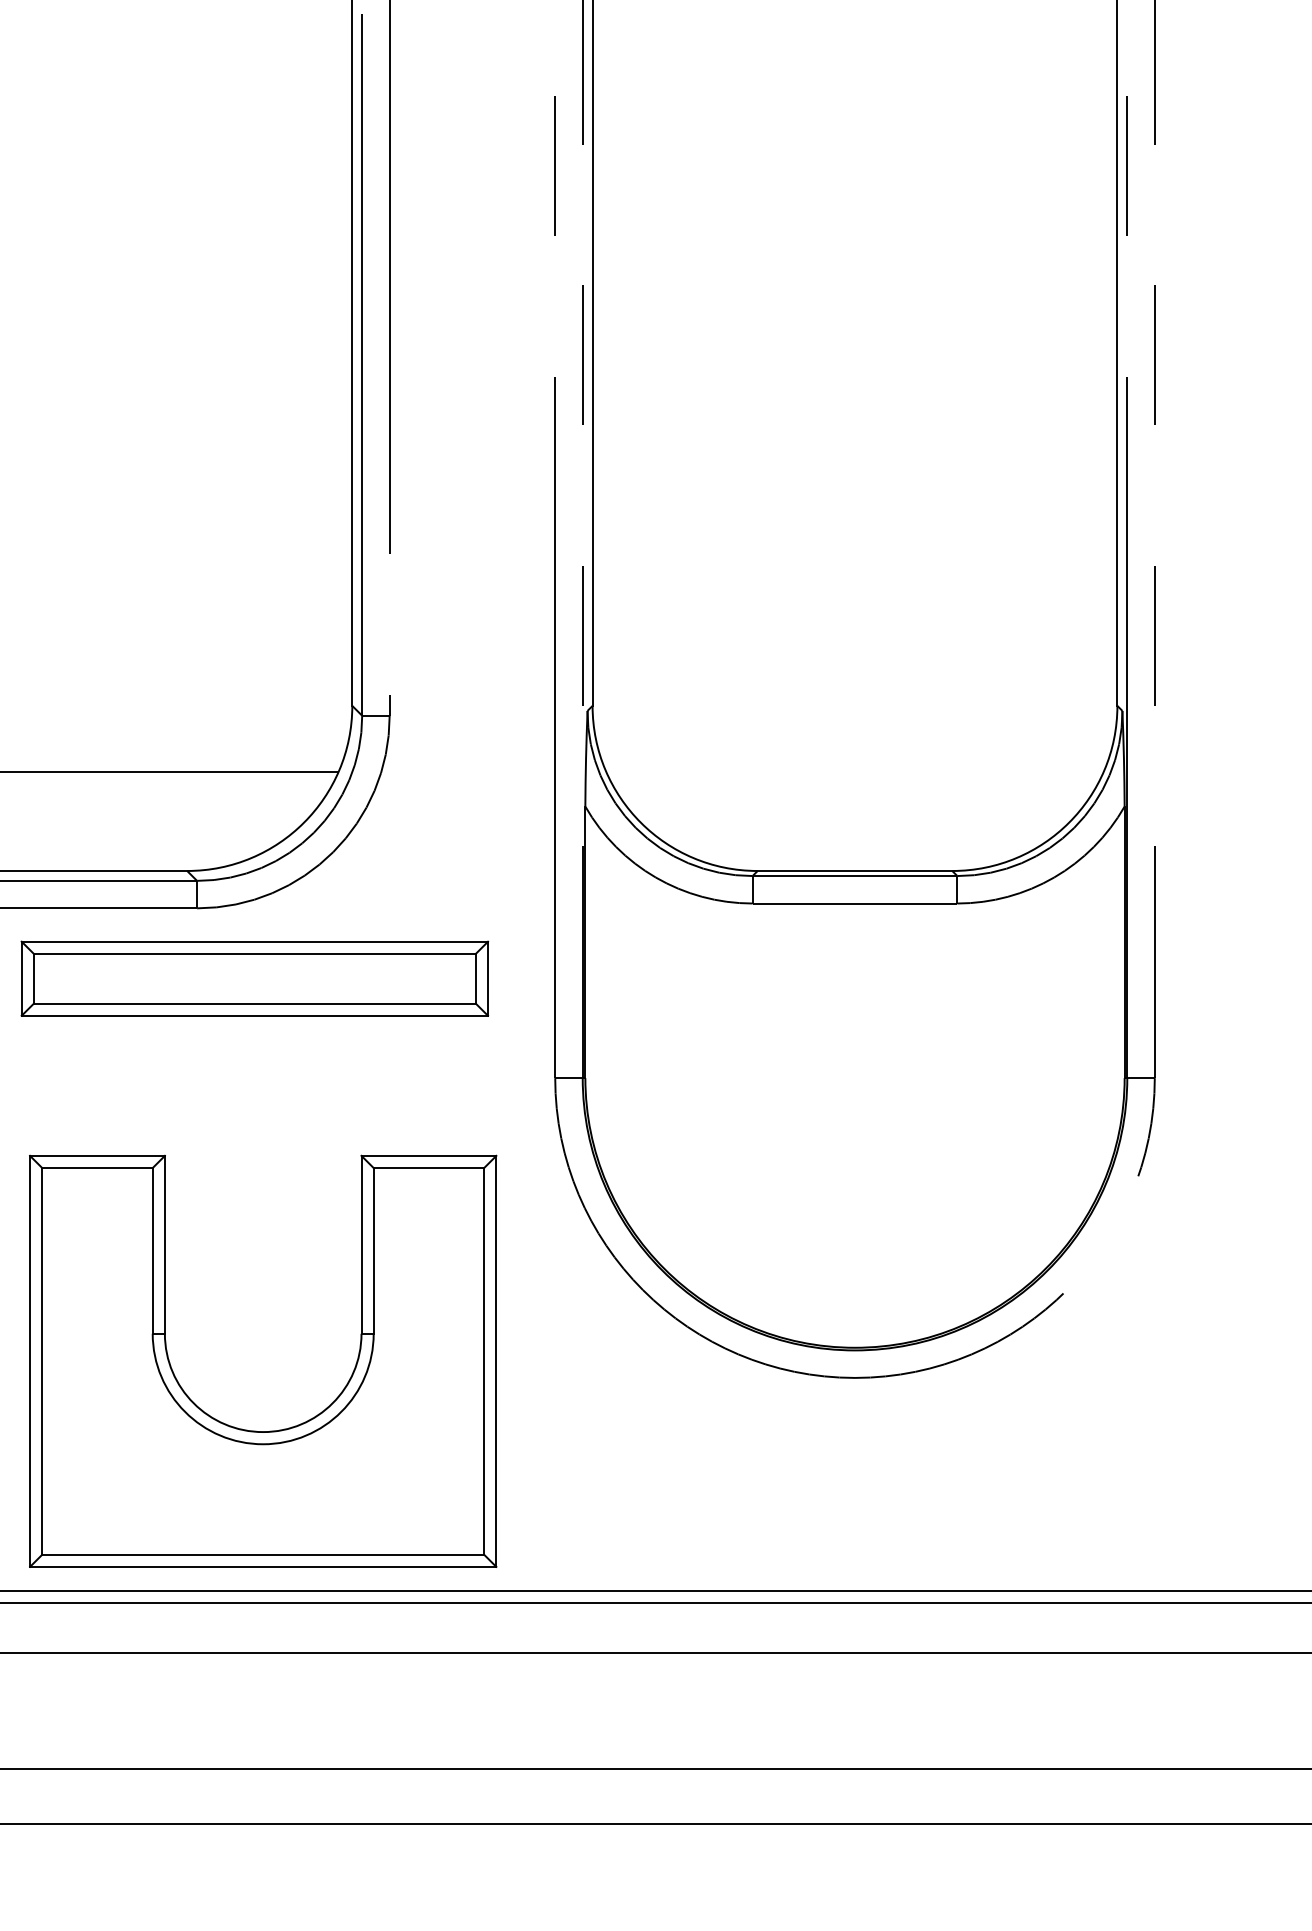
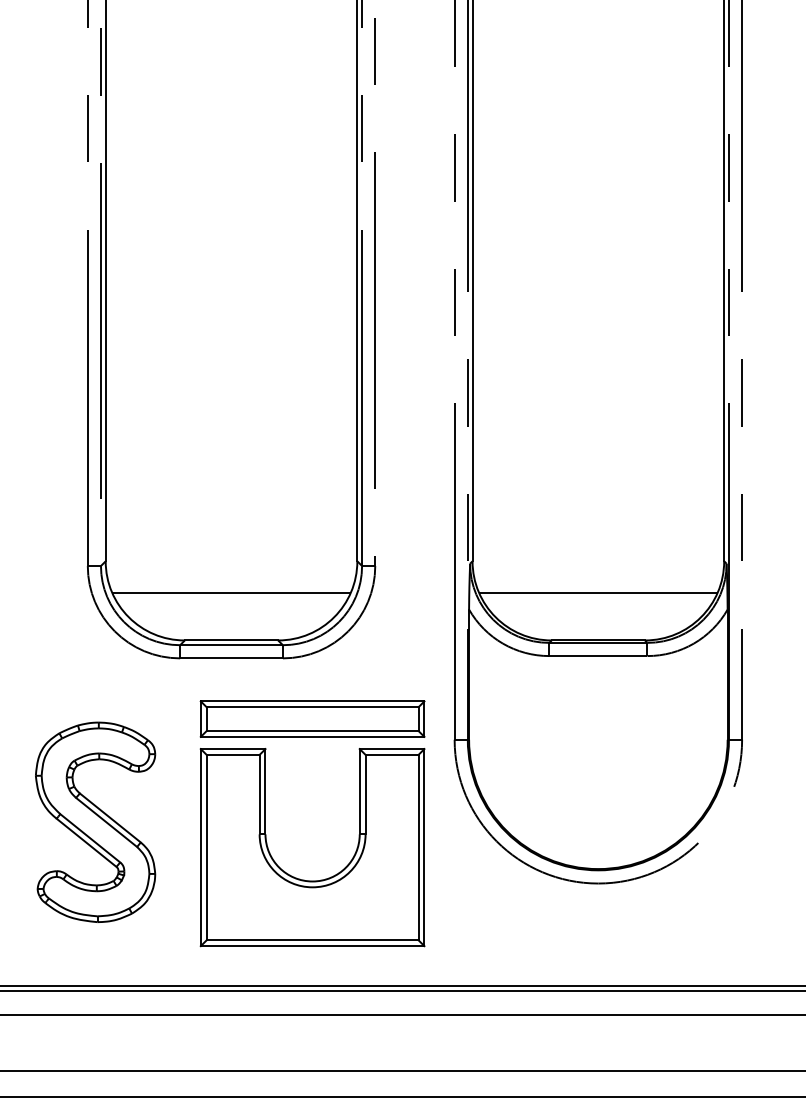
line: (855, 773) -> (598, 593), added
part: (254, 977) -> (312, 718), moved
part: (246, 1427) -> (304, 879), moved

